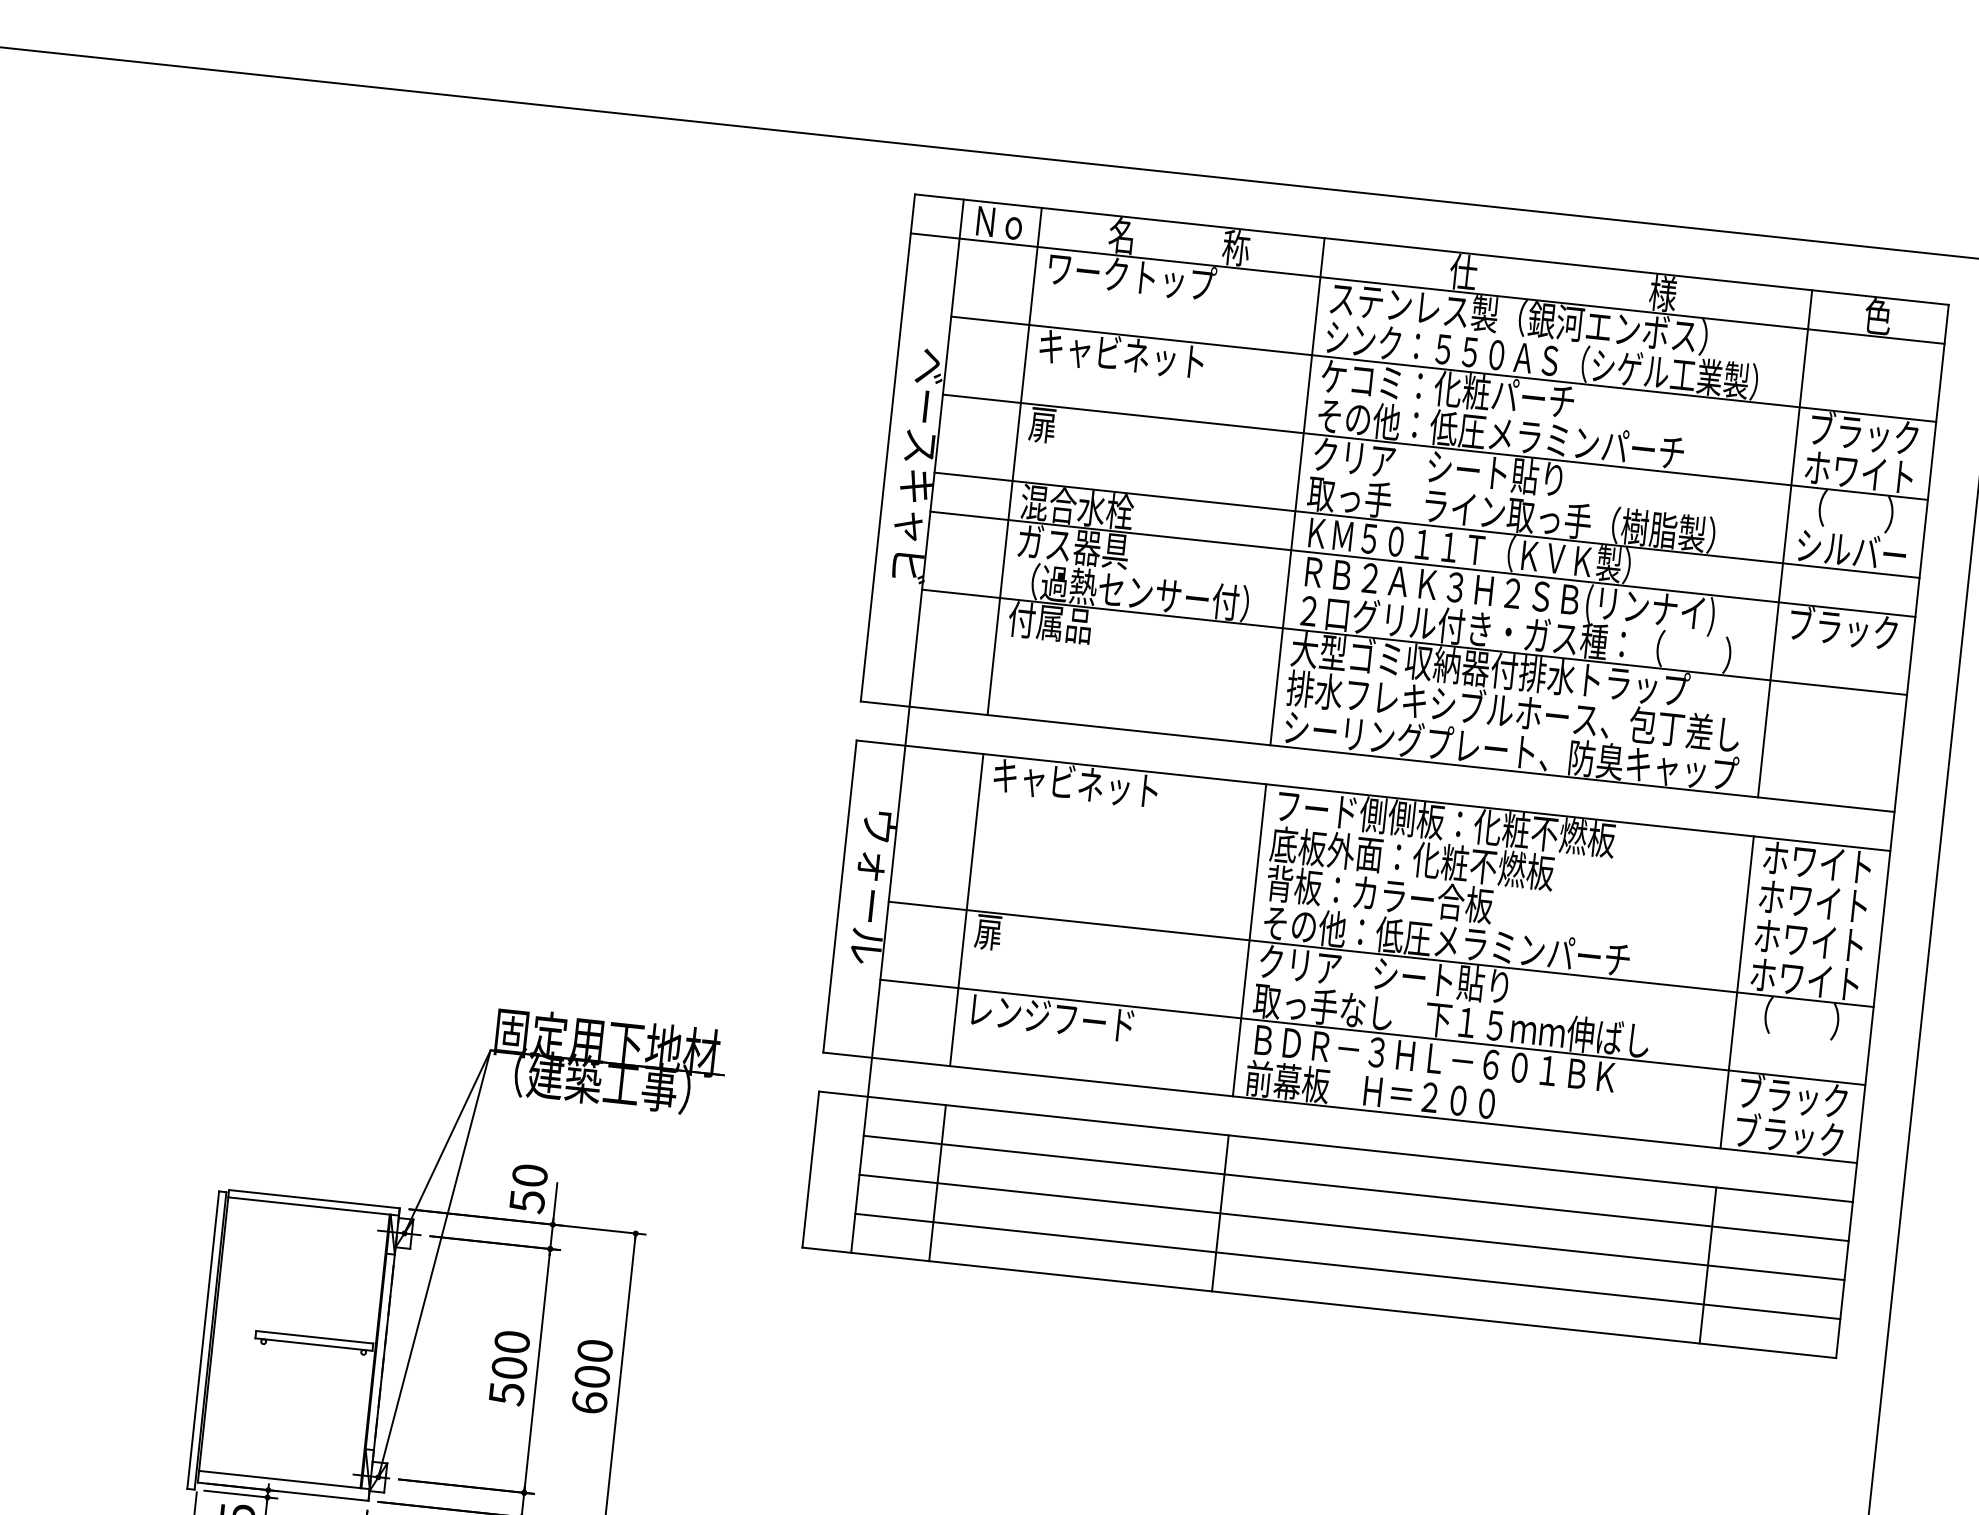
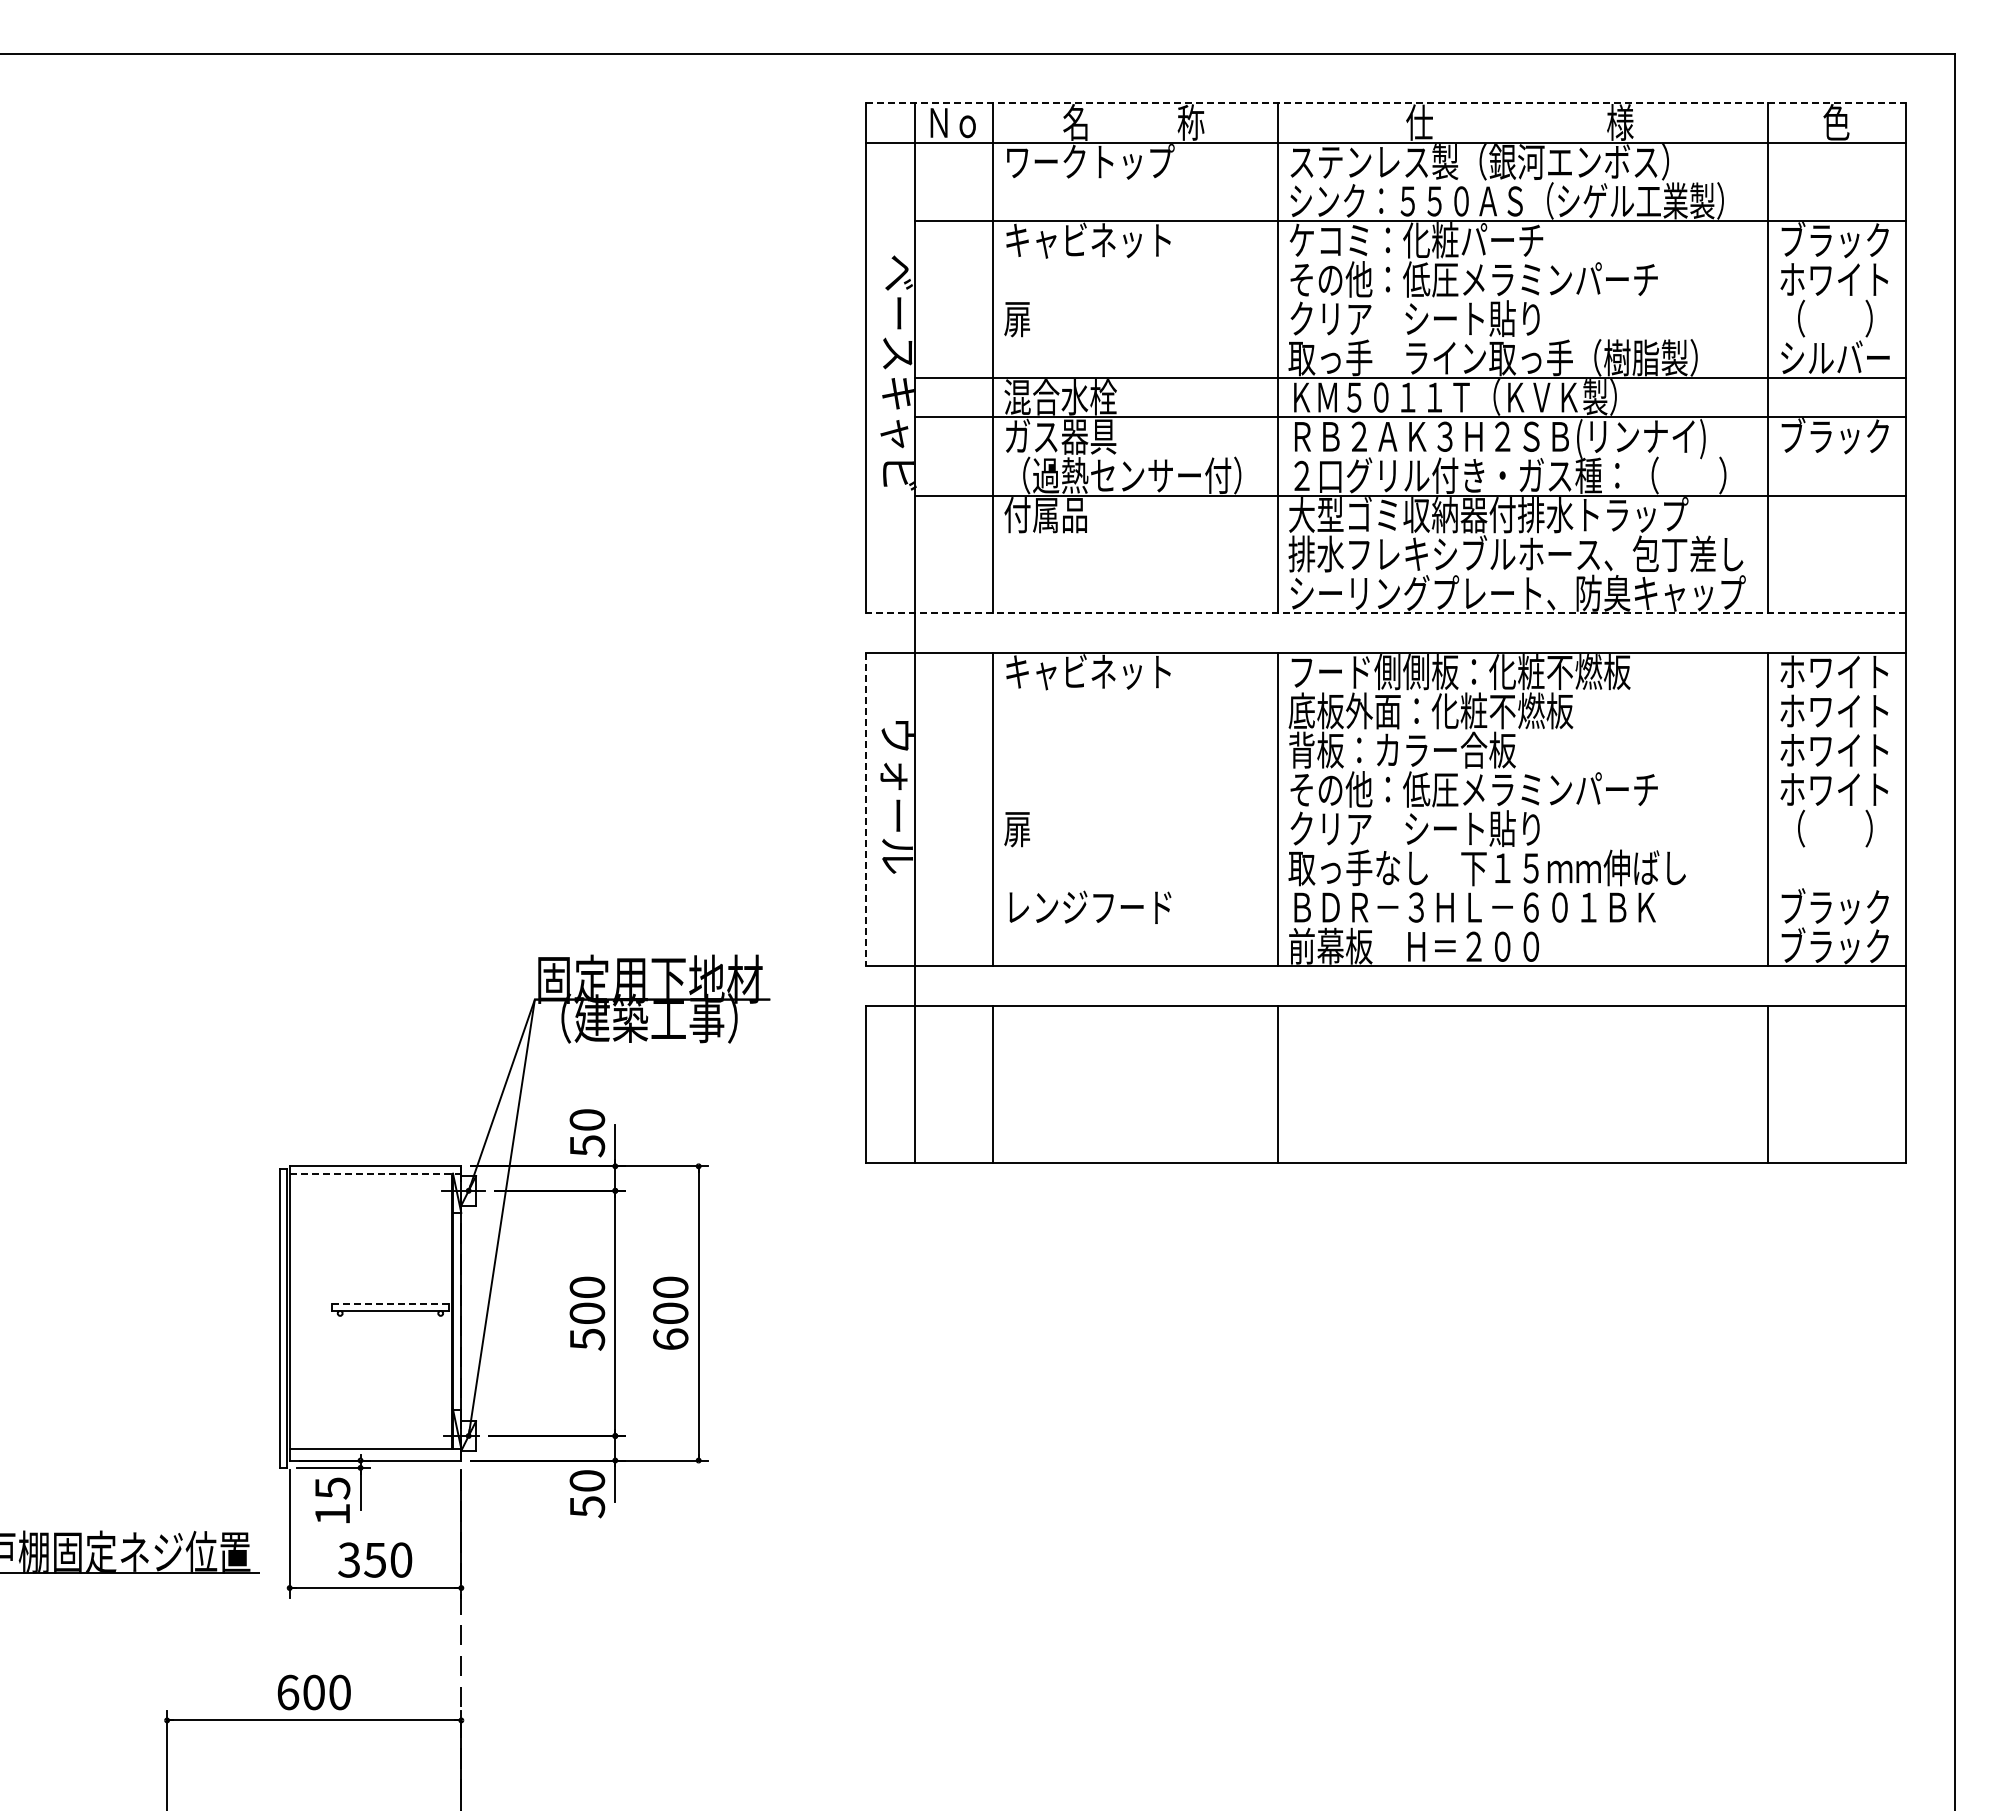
line: (1431, 249) -> (1385, 103), solid -> dashed
line: (1434, 447) -> (1409, 299), removed
line: (1377, 756) -> (1385, 613), solid -> dashed
line: (839, 896) -> (865, 809), solid -> dashed
line: (1380, 954) -> (1409, 809), removed
line: (1372, 1032) -> (1409, 888), removed
line: (1355, 1187) -> (1409, 1044), removed
line: (313, 1206) -> (375, 1173), solid -> dashed
line: (1351, 1227) -> (1409, 1084), removed
line: (1347, 1266) -> (1409, 1123), removed
line: (314, 1337) -> (390, 1303), solid -> dashed

